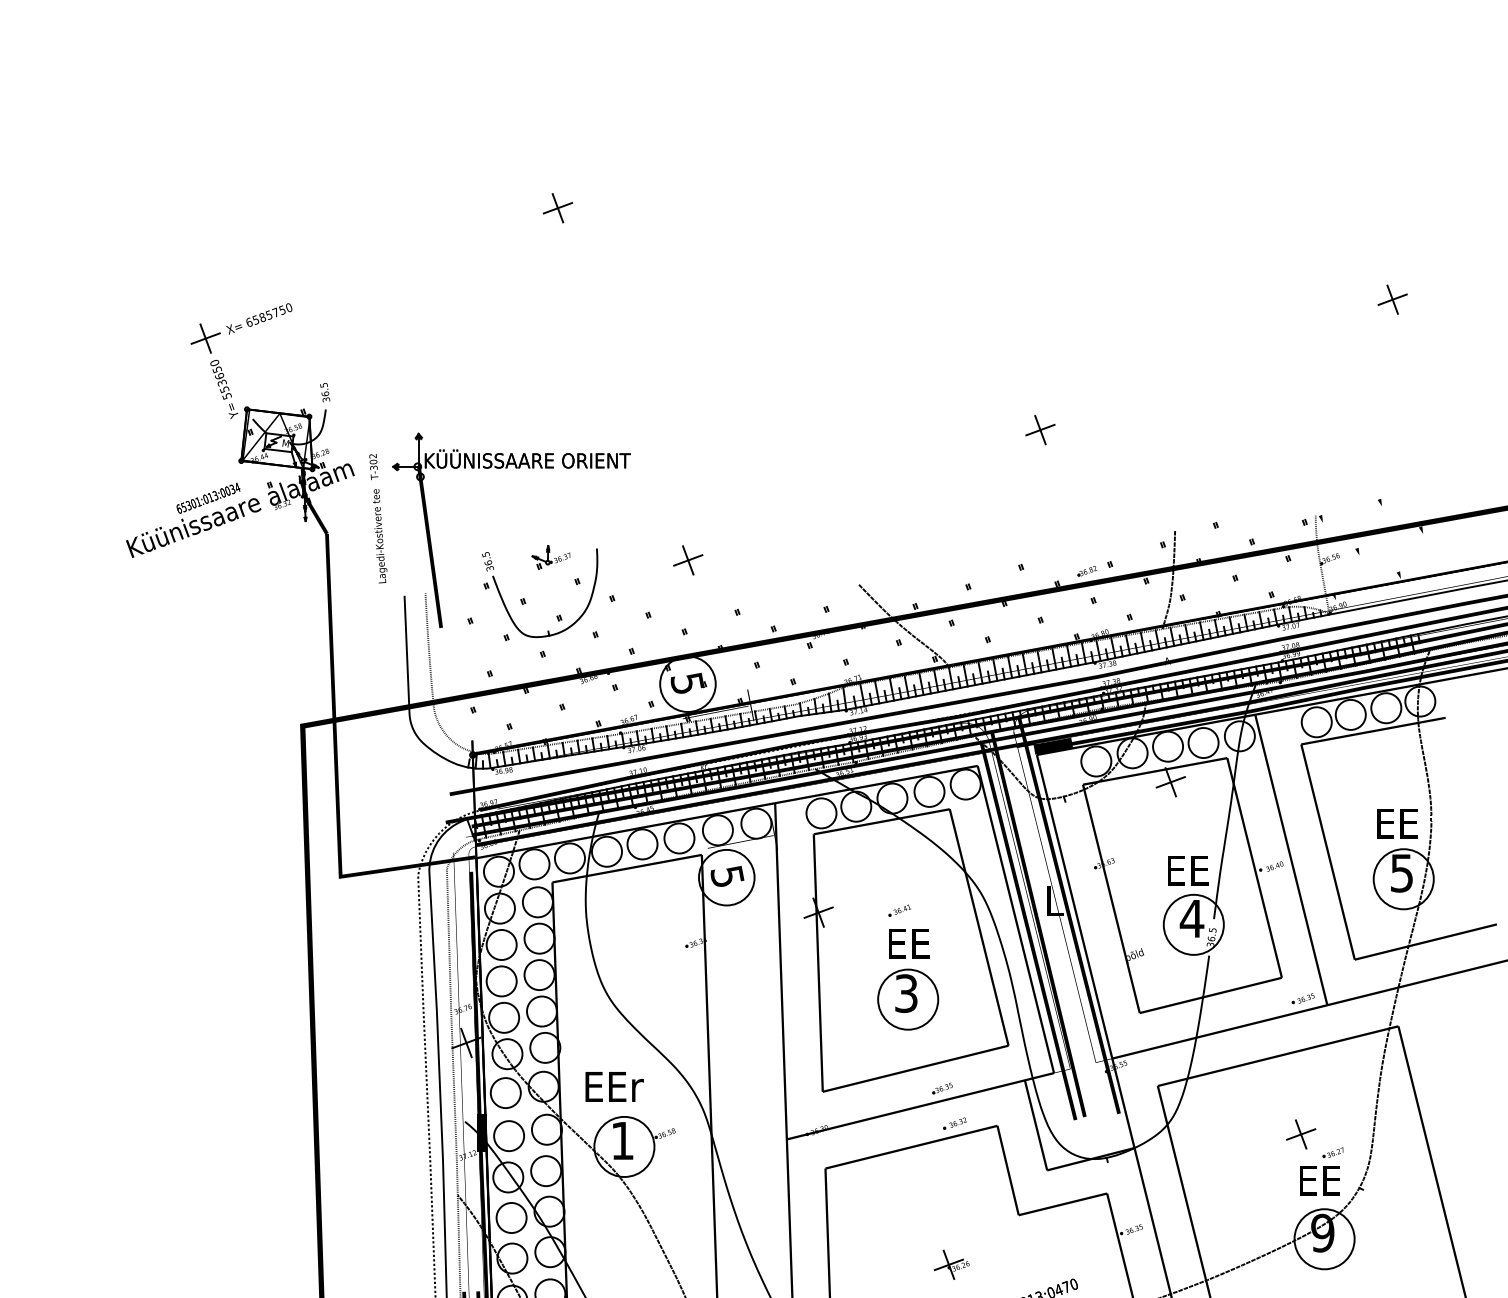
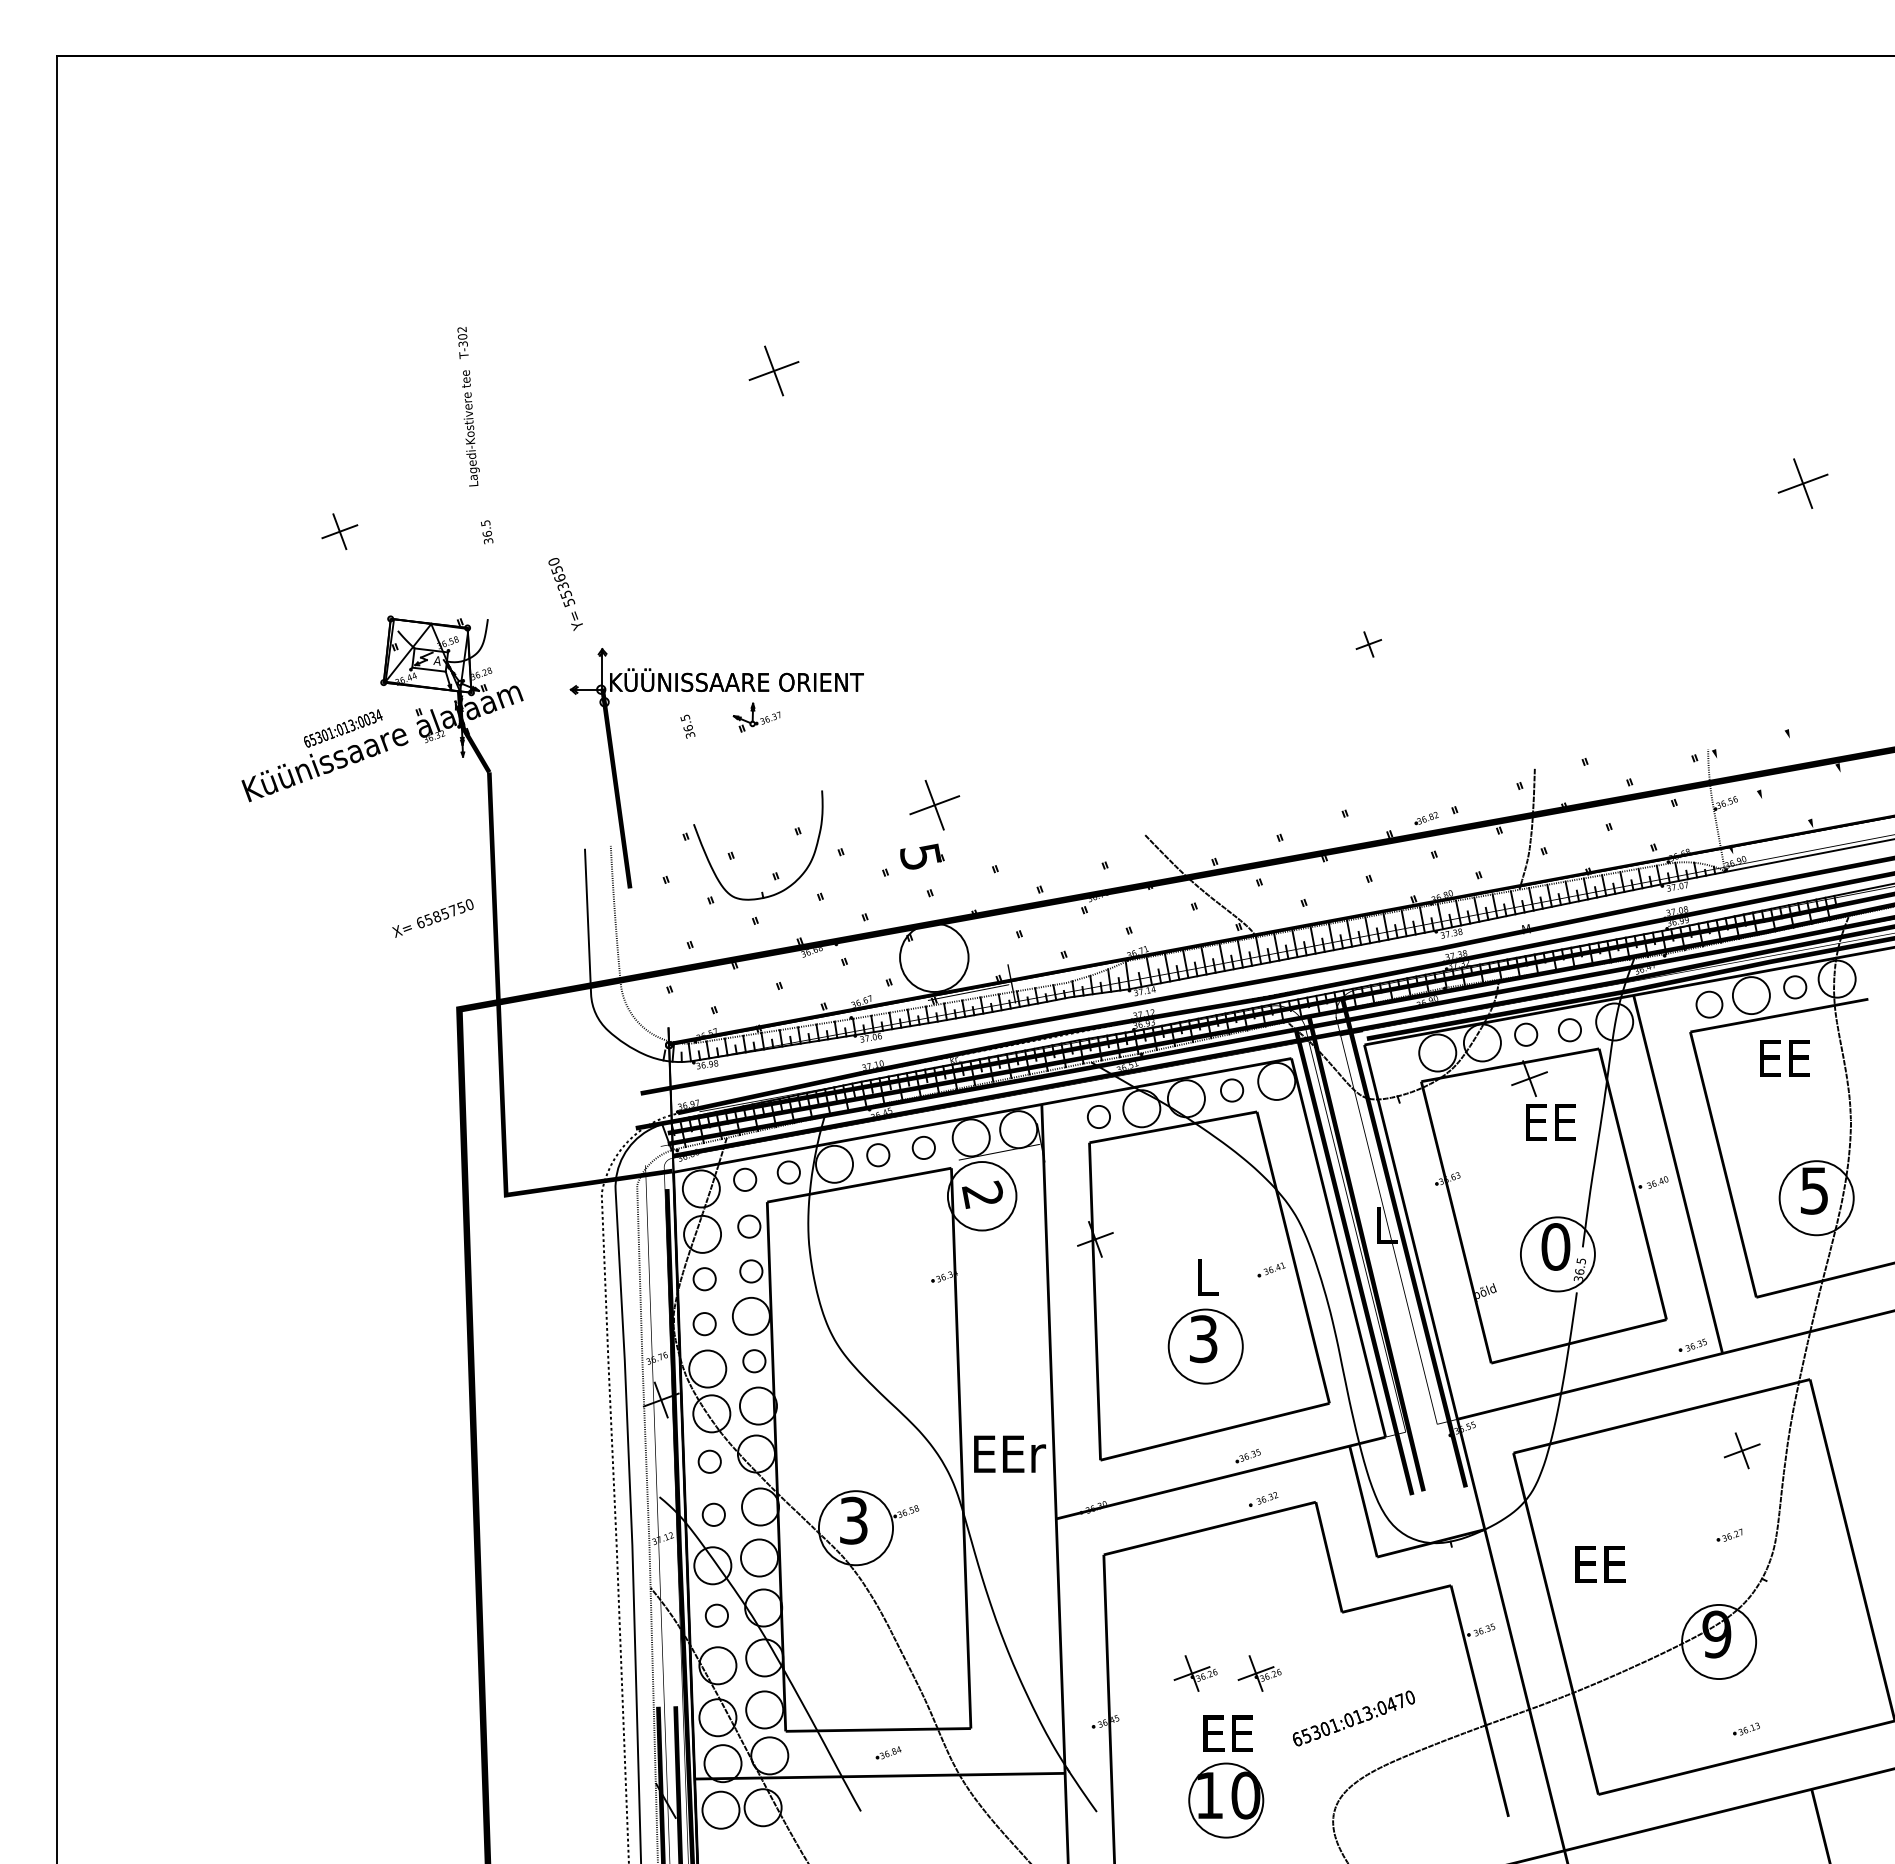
part: (557, 207) -> (773, 370), size x1.4
part: (1392, 299) -> (1802, 483), size x1.4
text: (258, 318) -> (432, 918), moved
text: (224, 389) -> (565, 594), moved
text: (324, 392) -> (486, 532), moved
part: (1040, 430) -> (1368, 644), size x0.7
text: (285, 443) -> (438, 660), M -> A
text: (378, 518) -> (468, 406), moved
part: (551, 557) -> (756, 717), moved
part: (688, 559) -> (934, 804), size x1.4
text: (487, 561) -> (687, 726), moved
text: (1168, 661) -> (1526, 929), A -> M
part: (688, 683) -> (922, 856), moved
circle: (1385, 707) -> (1794, 986), size x0.6
circle: (1316, 722) -> (1709, 1004), size x0.7
circle: (1203, 742) -> (1569, 1029), size x0.6
fill: (1053, 745) -> (1384, 1033), removed
circle: (1167, 746) -> (1525, 1034), size x0.6
circle: (929, 791) -> (1231, 1090), size x0.6
circle: (821, 812) -> (1098, 1116), size x0.6
text: (1397, 823) -> (1784, 1058), moved
circle: (679, 838) -> (923, 1147), size x0.6
circle: (641, 843) -> (877, 1154), size x0.6
circle: (569, 858) -> (788, 1172), size x0.6
circle: (533, 864) -> (744, 1179), size x0.6
text: (1187, 870) -> (1550, 1122), moved
text: (727, 876) -> (982, 1194), 5 -> 2
circle: (537, 902) -> (748, 1226), size x0.6
part: (899, 910) -> (1271, 1269), moved
text: (1191, 918) -> (1555, 1246), 4 -> 0
circle: (538, 937) -> (750, 1270), size x0.6
text: (908, 943) -> (1206, 1277), EE -> L
circle: (501, 944) -> (704, 1278), size x0.6
circle: (501, 980) -> (704, 1323), size x0.6
circle: (541, 1010) -> (753, 1360), size x0.6
text: (614, 1086) -> (1009, 1453), moved
circle: (505, 1092) -> (709, 1461), size x0.6
fill: (481, 1132) -> (679, 1510), removed
part: (1300, 1134) -> (1741, 1450), moved
circle: (508, 1135) -> (713, 1514), size x0.6
text: (622, 1140) -> (853, 1520), 1 -> 3
text: (1320, 1180) -> (1600, 1564), moved
circle: (511, 1217) -> (716, 1615), size x0.6
part: (899, 1264) -> (1195, 1673), added

